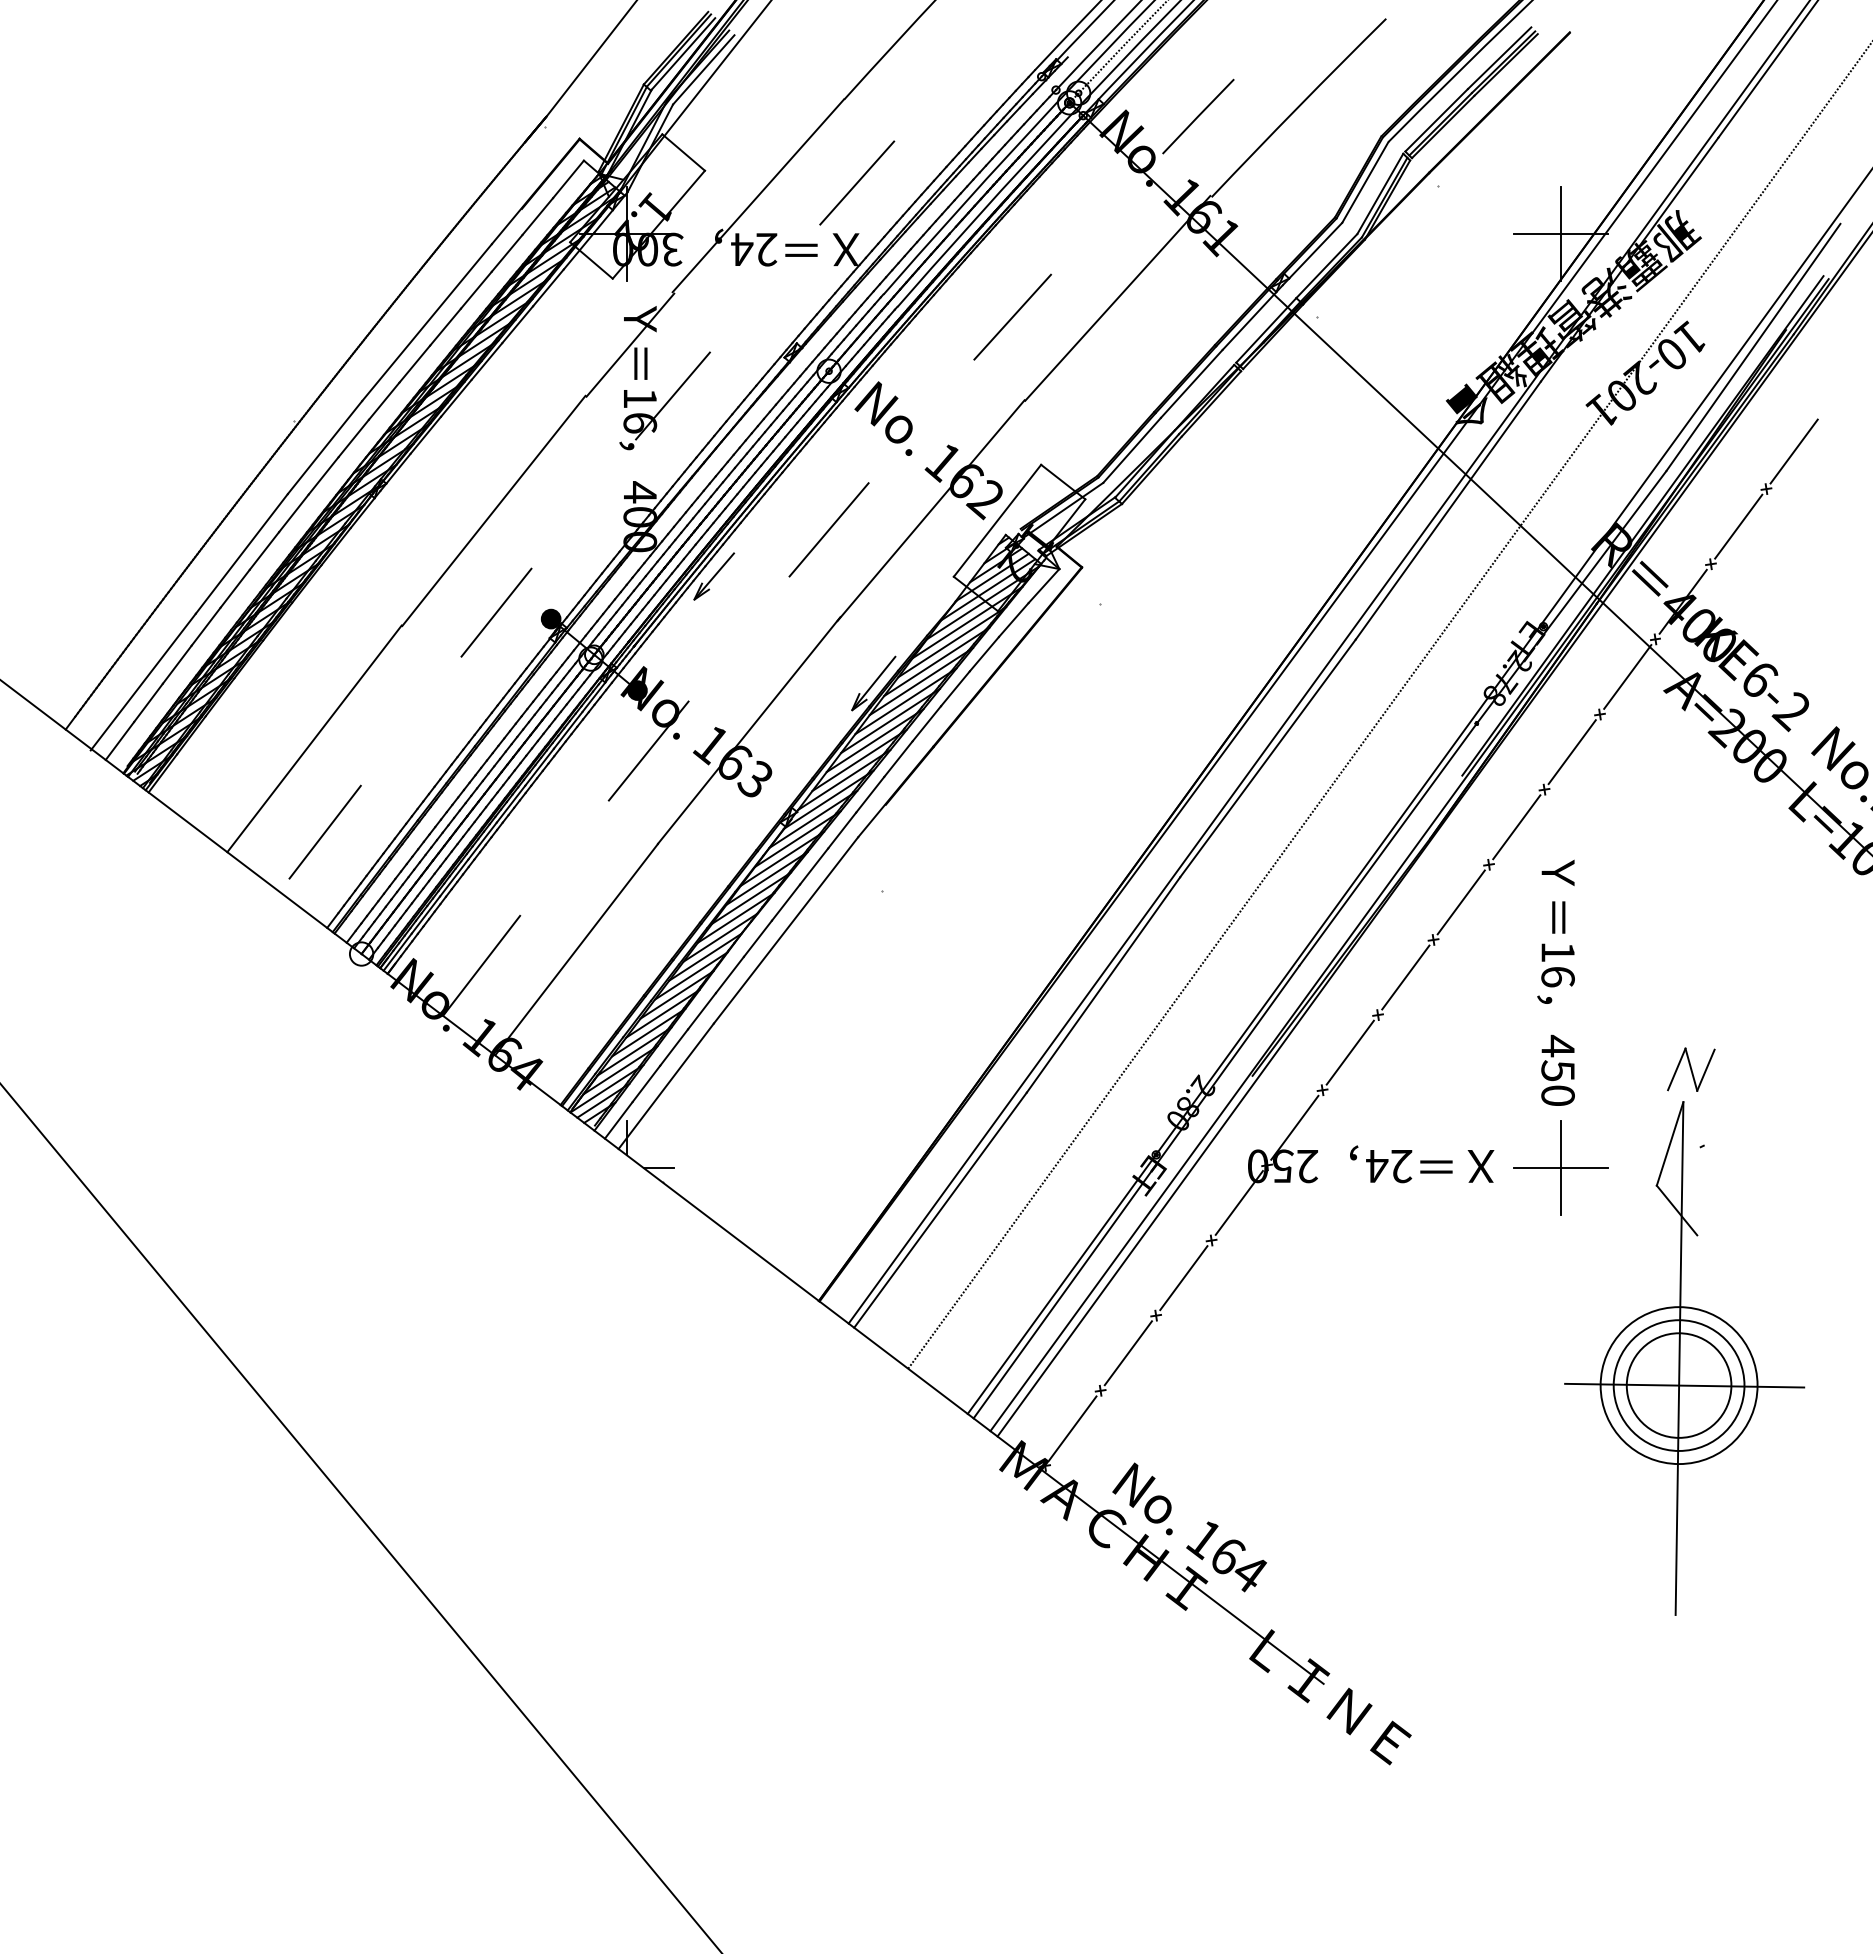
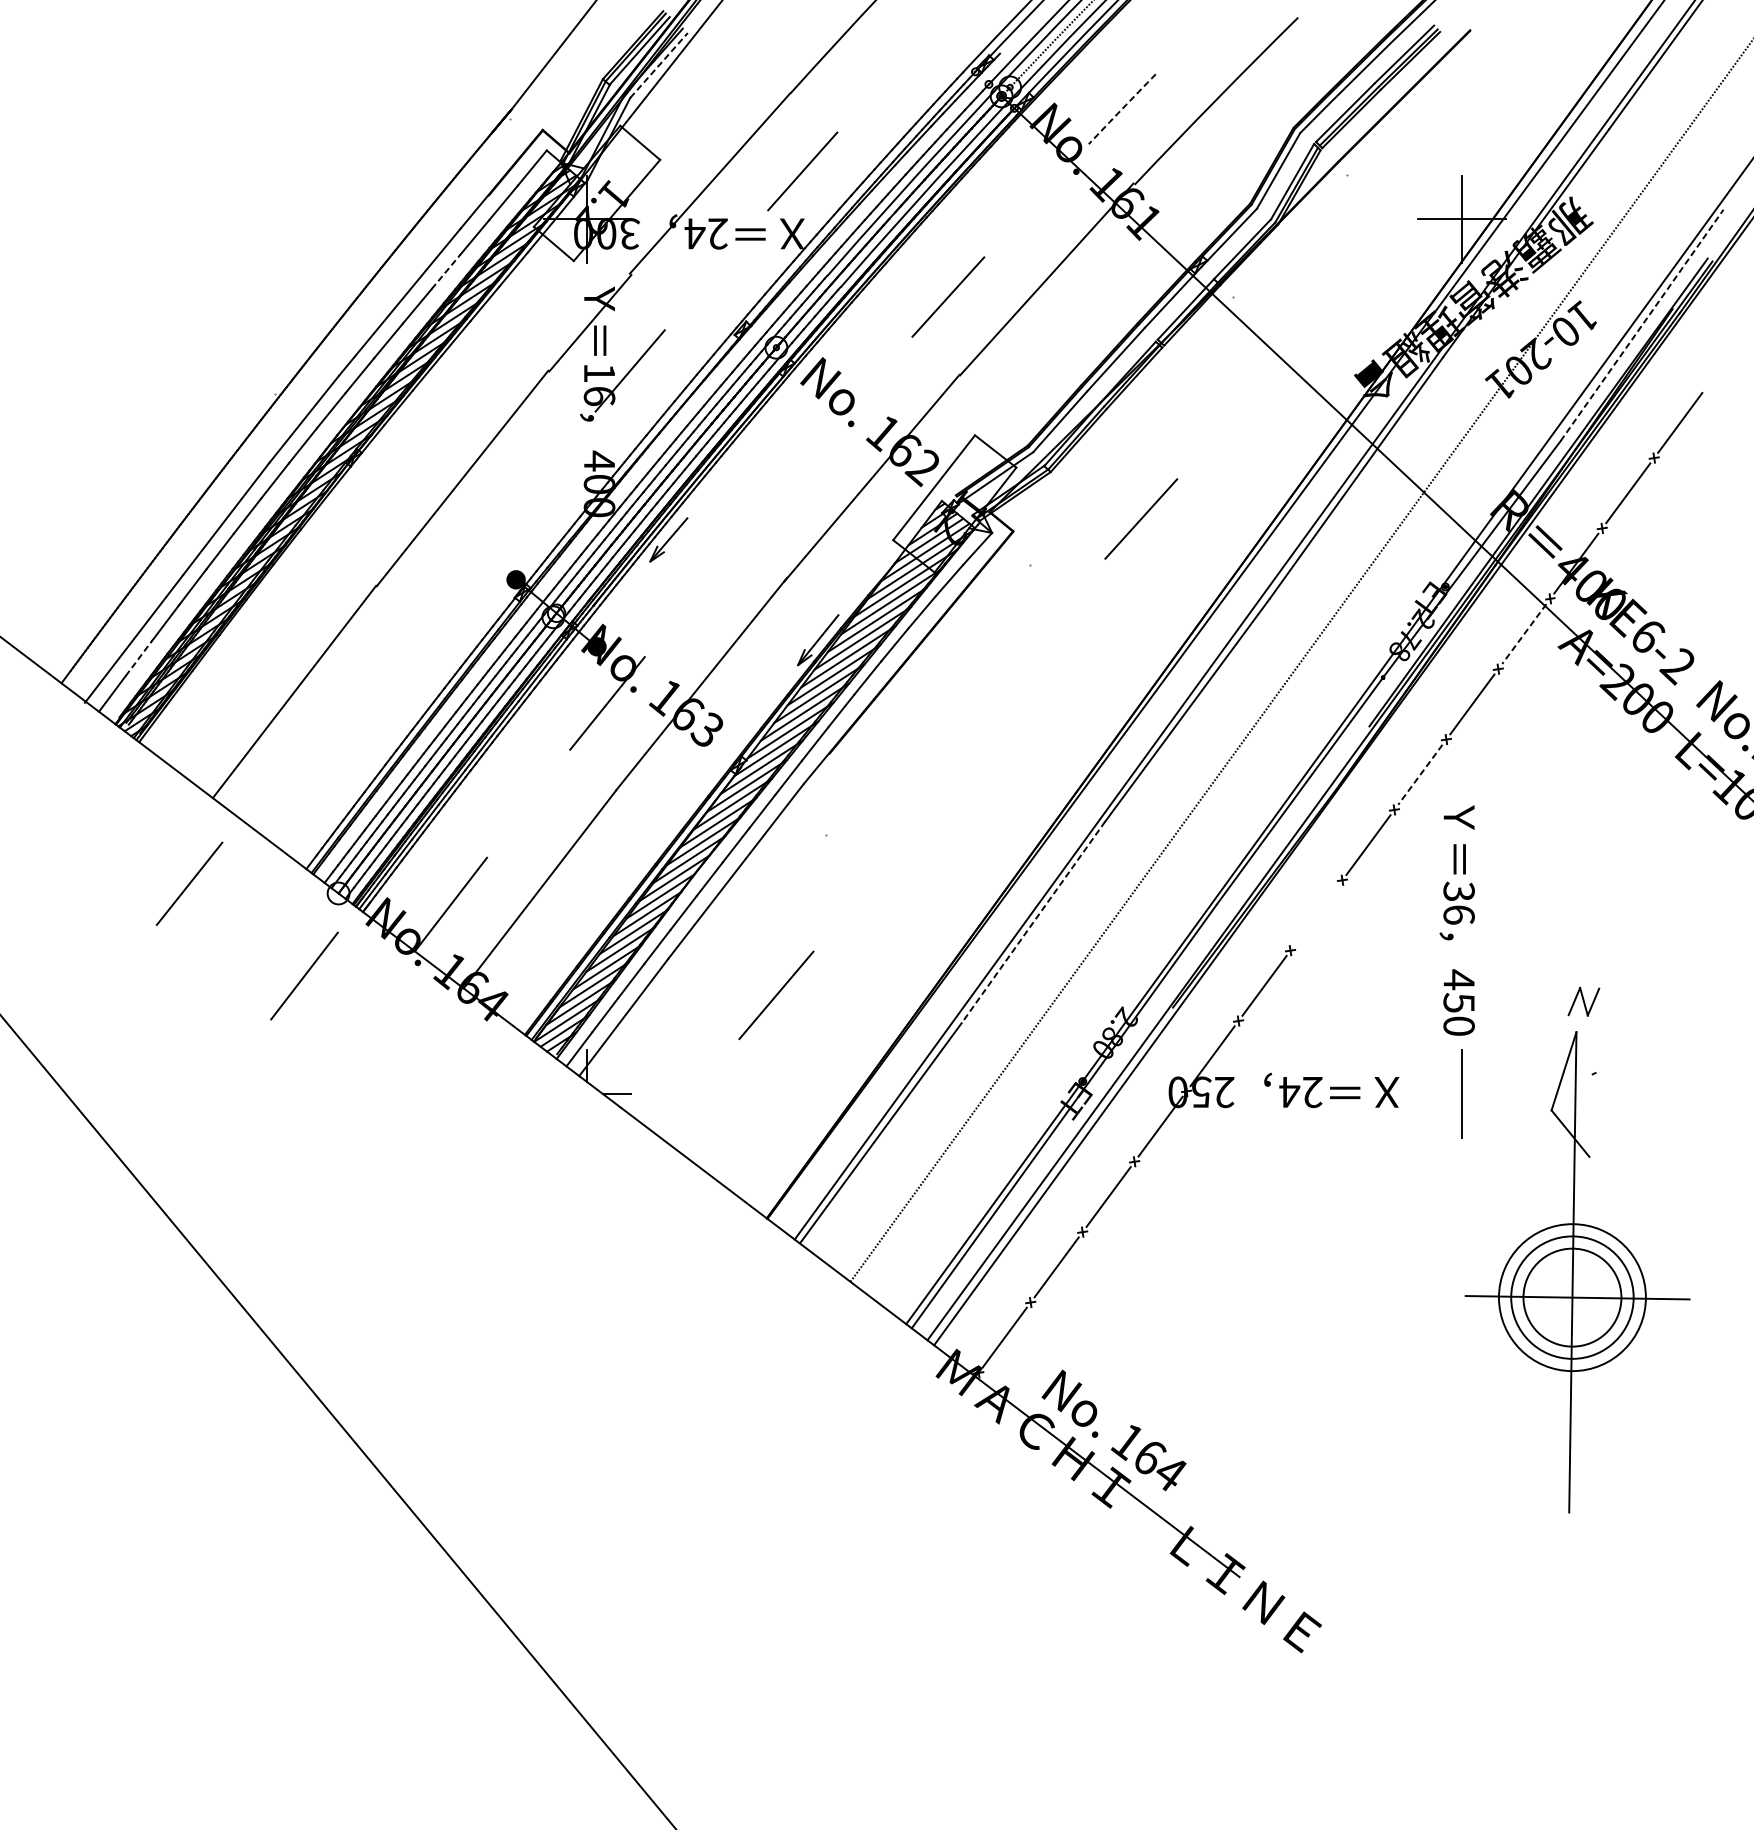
line: (704, 69) -> (659, 65), solid -> dashed
arc: (1198, 116) -> (1122, 109), solid -> dashed
line: (476, 290) -> (446, 272), solid -> dashed
line: (1753, 347) -> (1642, 325), solid -> dashed
line: (828, 529) -> (775, 995), moved
line: (1218, 553) -> (1141, 518), added
line: (496, 612) -> (189, 883), moved
line: (1627, 676) -> (1524, 633), solid -> dashed
line: (148, 702) -> (139, 657), solid -> dashed
line: (1516, 827) -> (1420, 774), solid -> dashed
line: (324, 831) -> (303, 975), moved
text: (1557, 951) -> (1458, 891), 16 -> 36
line: (1405, 977) -> (1316, 915), removed
line: (1103, 985) -> (1033, 922), solid -> dashed
part: (1691, 1069) -> (1584, 1001), size x0.7
line: (1560, 1168) -> (1461, 1094), removed

